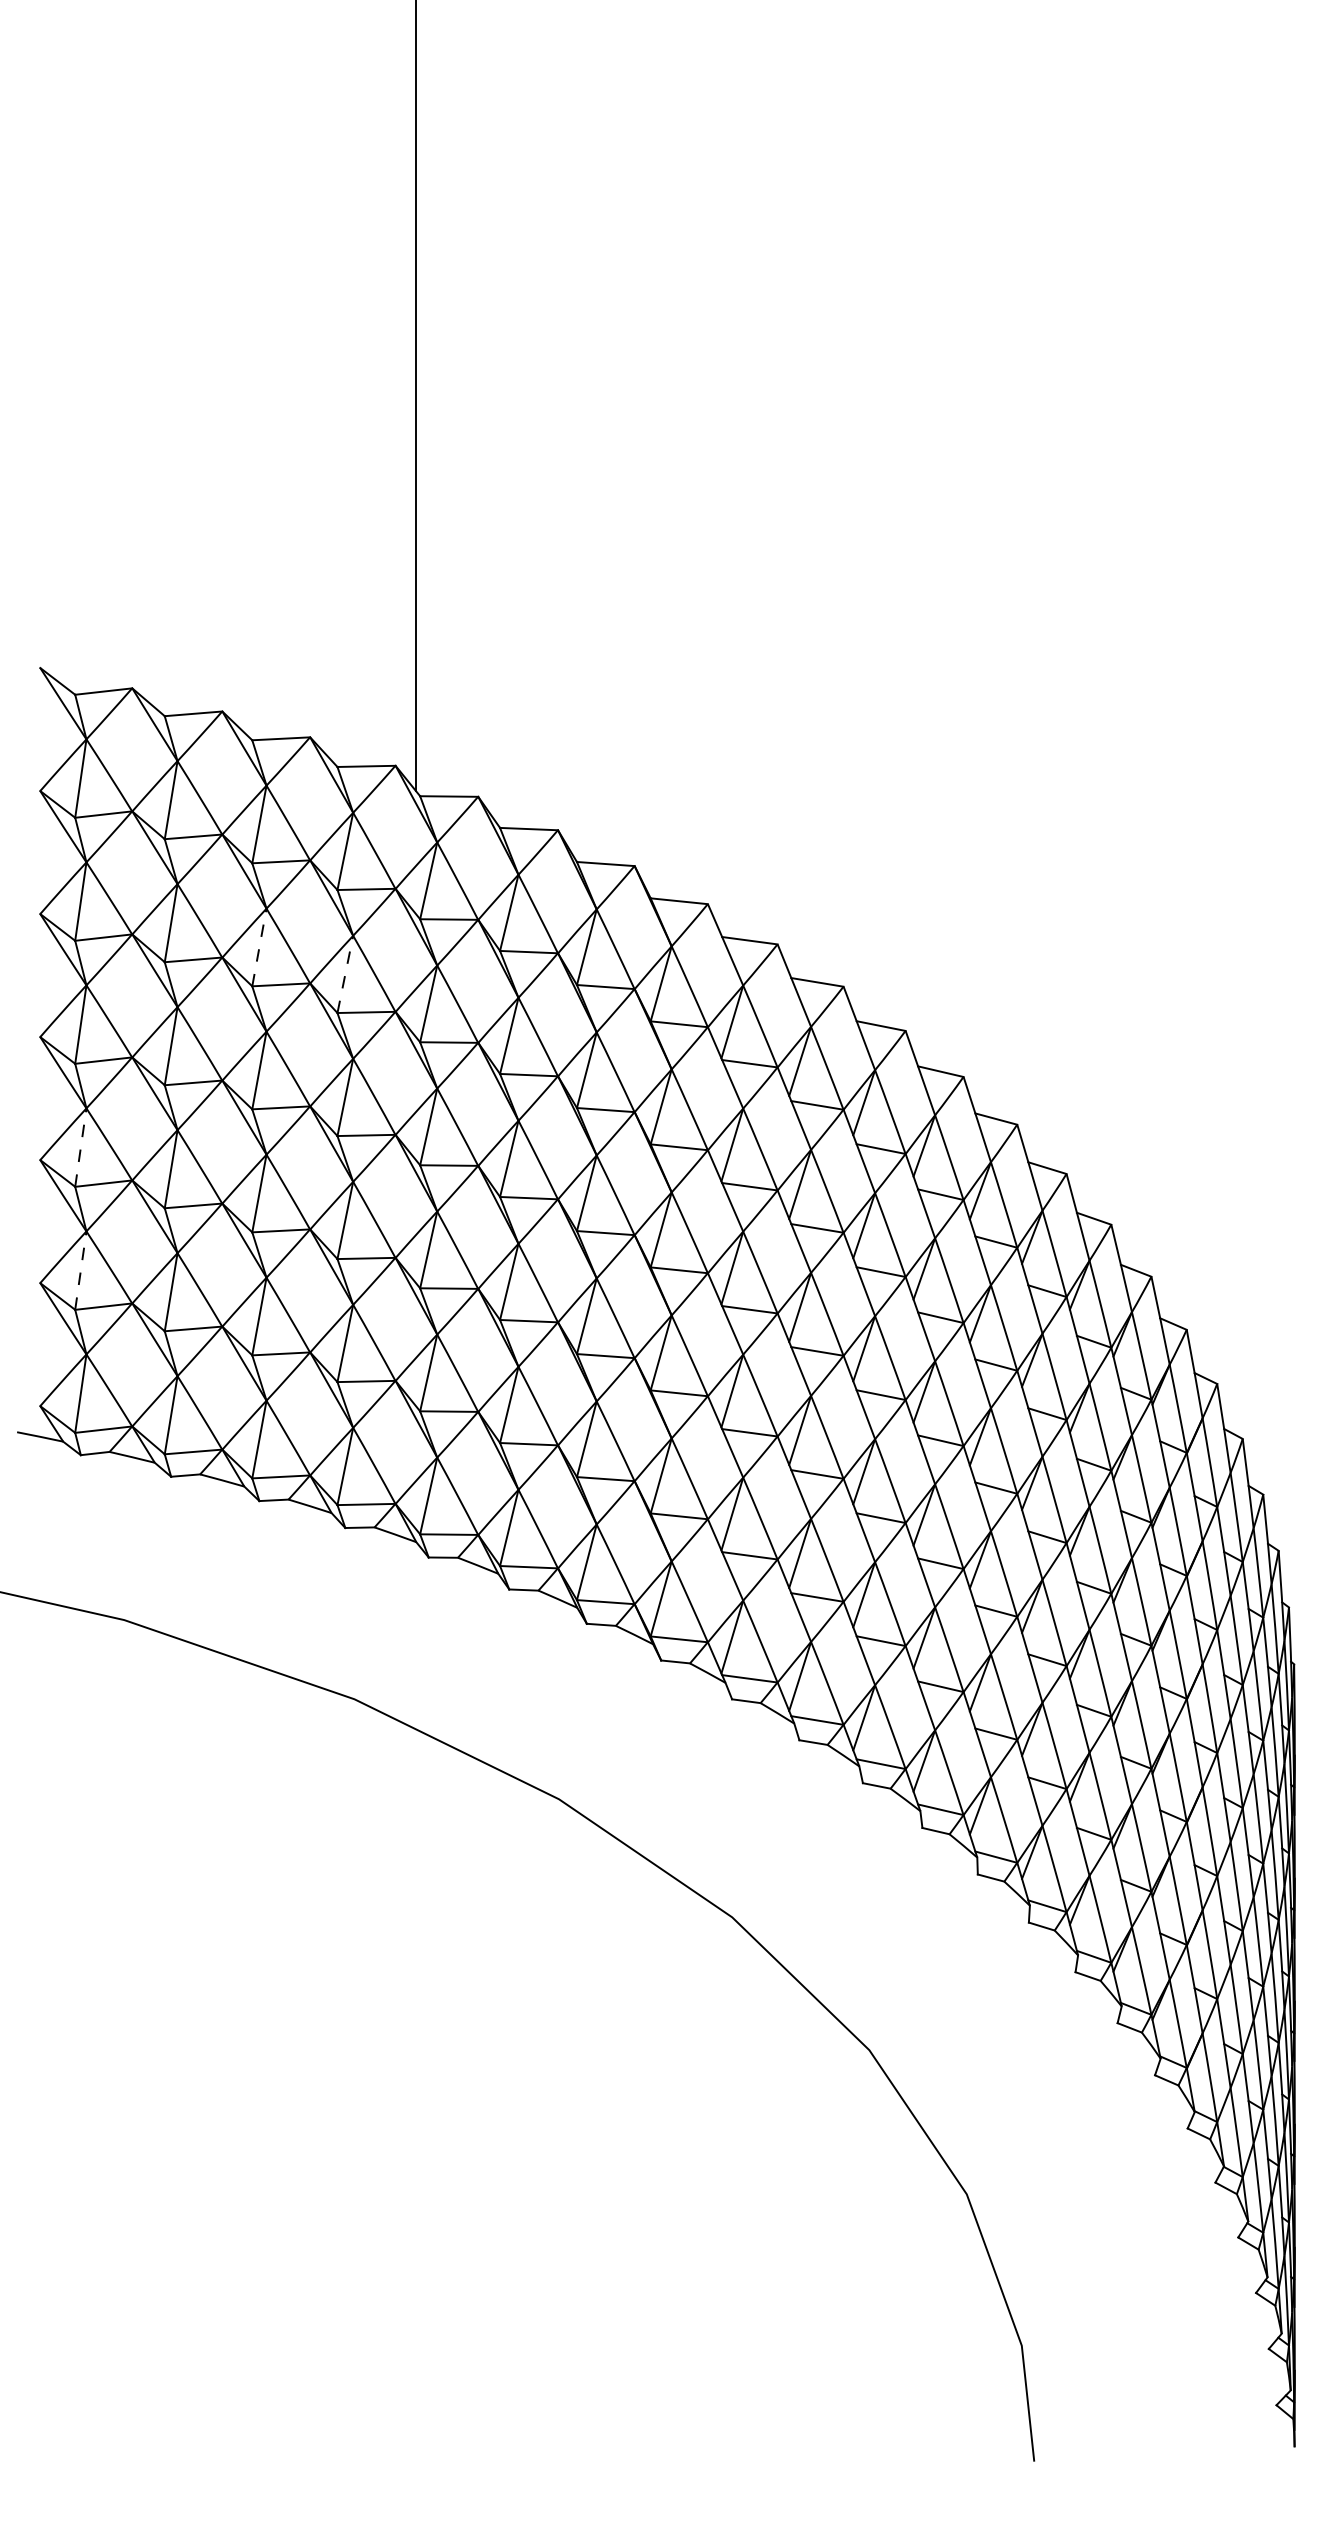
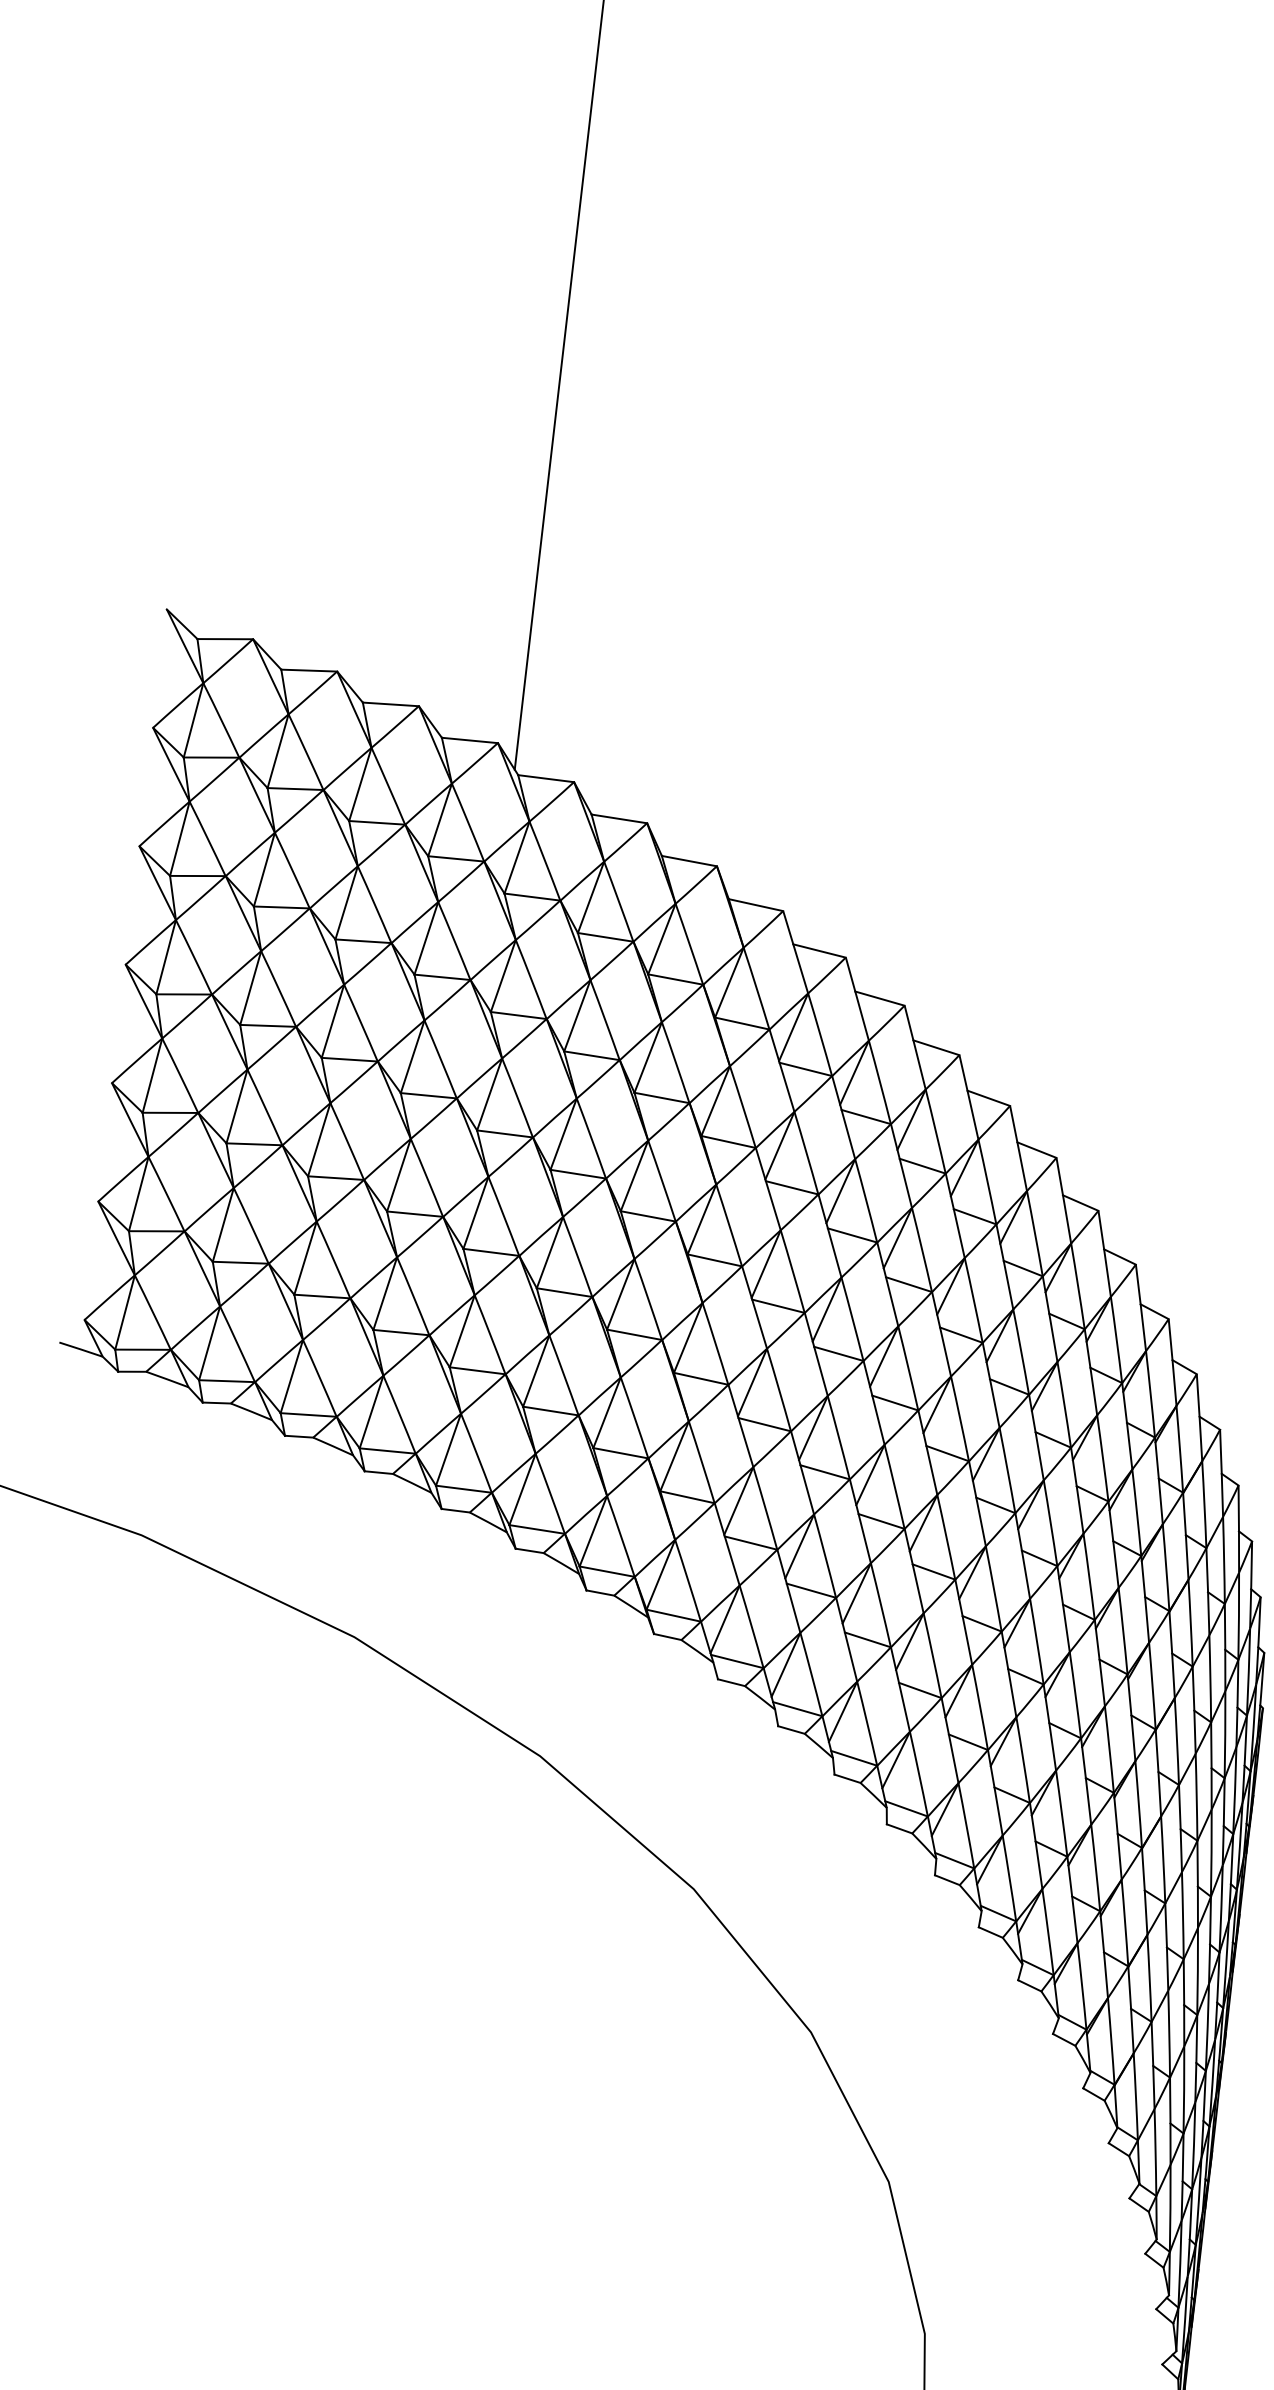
line: (259, 947) -> (346, 902), dashed -> solid
line: (345, 973) -> (426, 937), dashed -> solid
line: (80, 1147) -> (152, 1075), dashed -> solid
line: (80, 1270) -> (138, 1193), dashed -> solid

